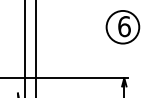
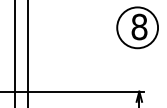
text: (124, 26) -> (139, 26), 6 -> 8

